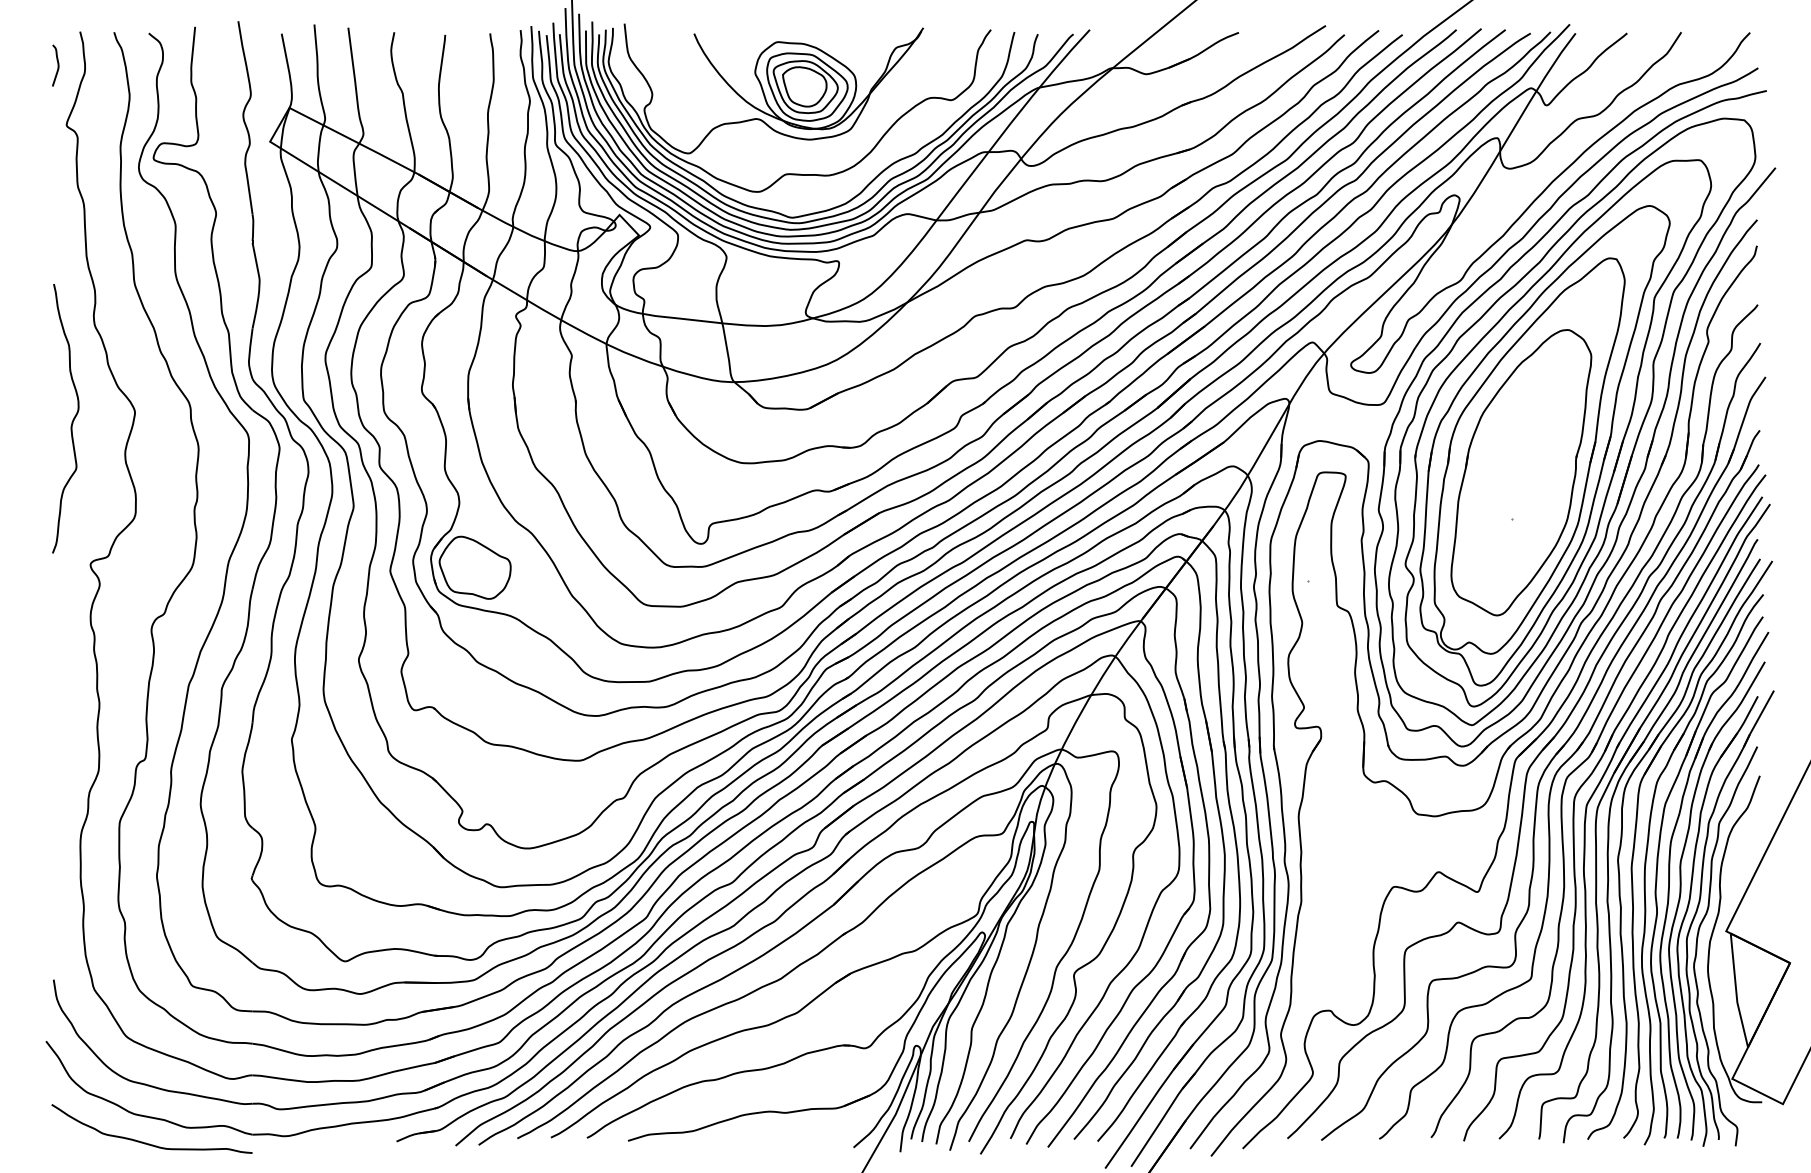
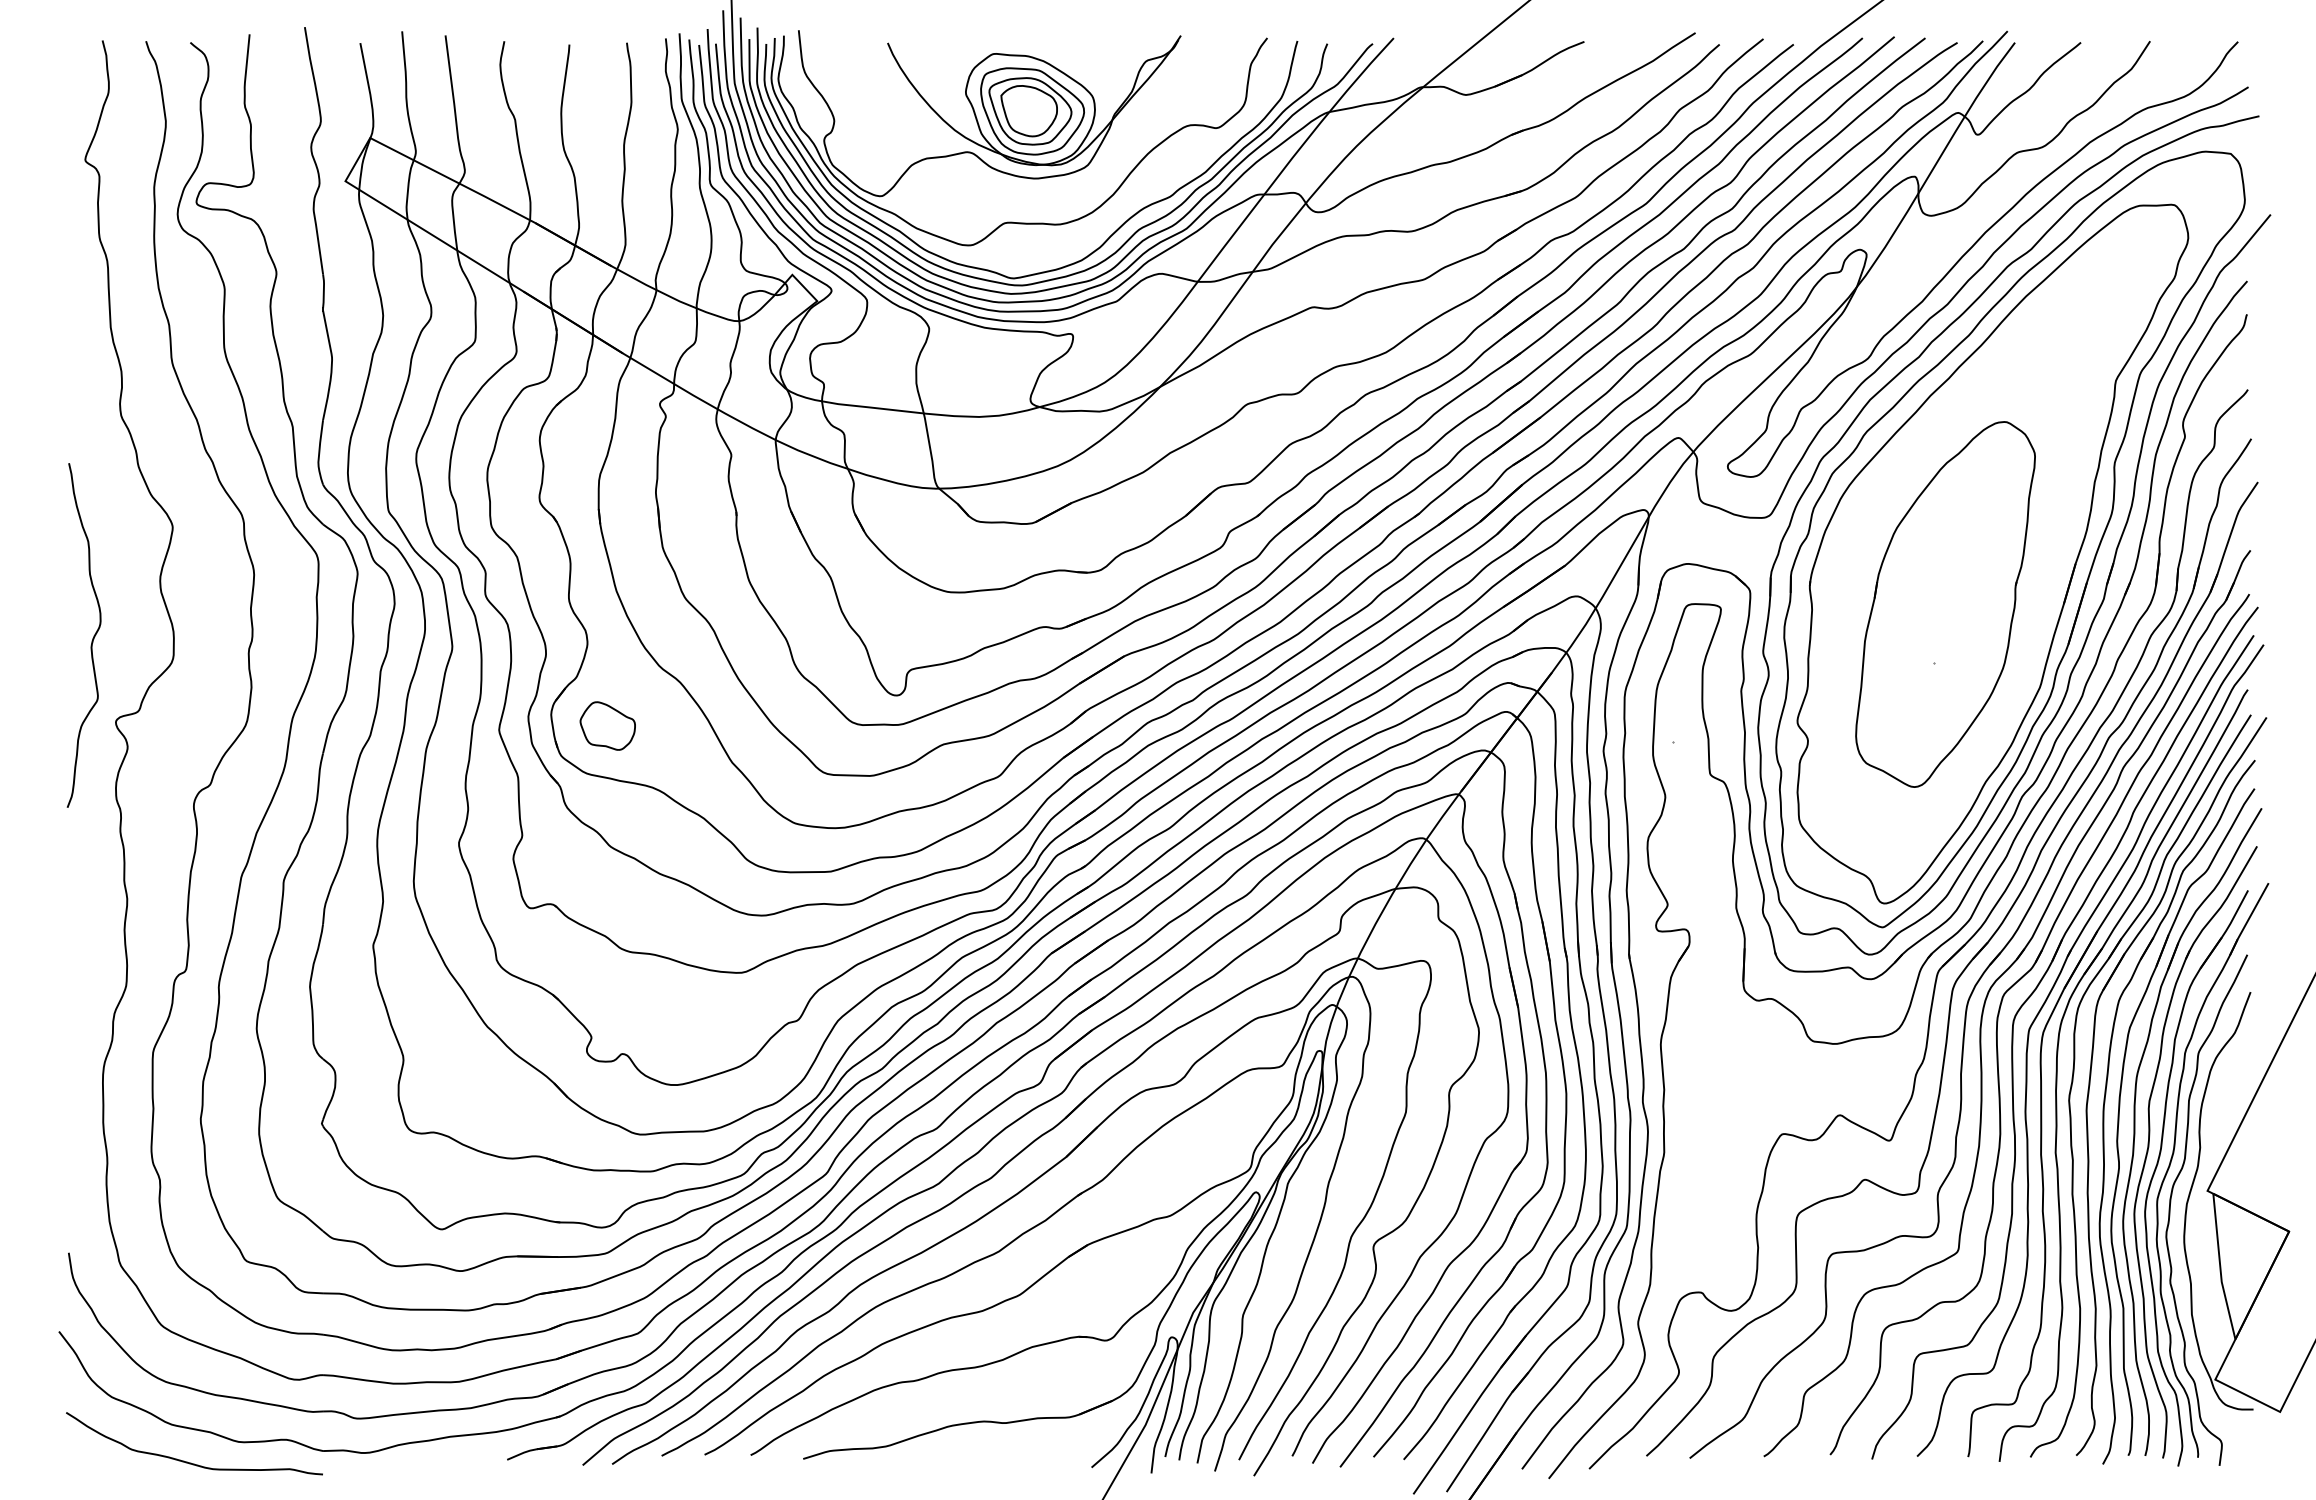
curve: (57, 63) -> (73, 81), removed
curve: (72, 421) -> (92, 638), moved
part: (1544, 445) -> (1975, 569), removed
part: (475, 567) -> (607, 725), size x0.6

